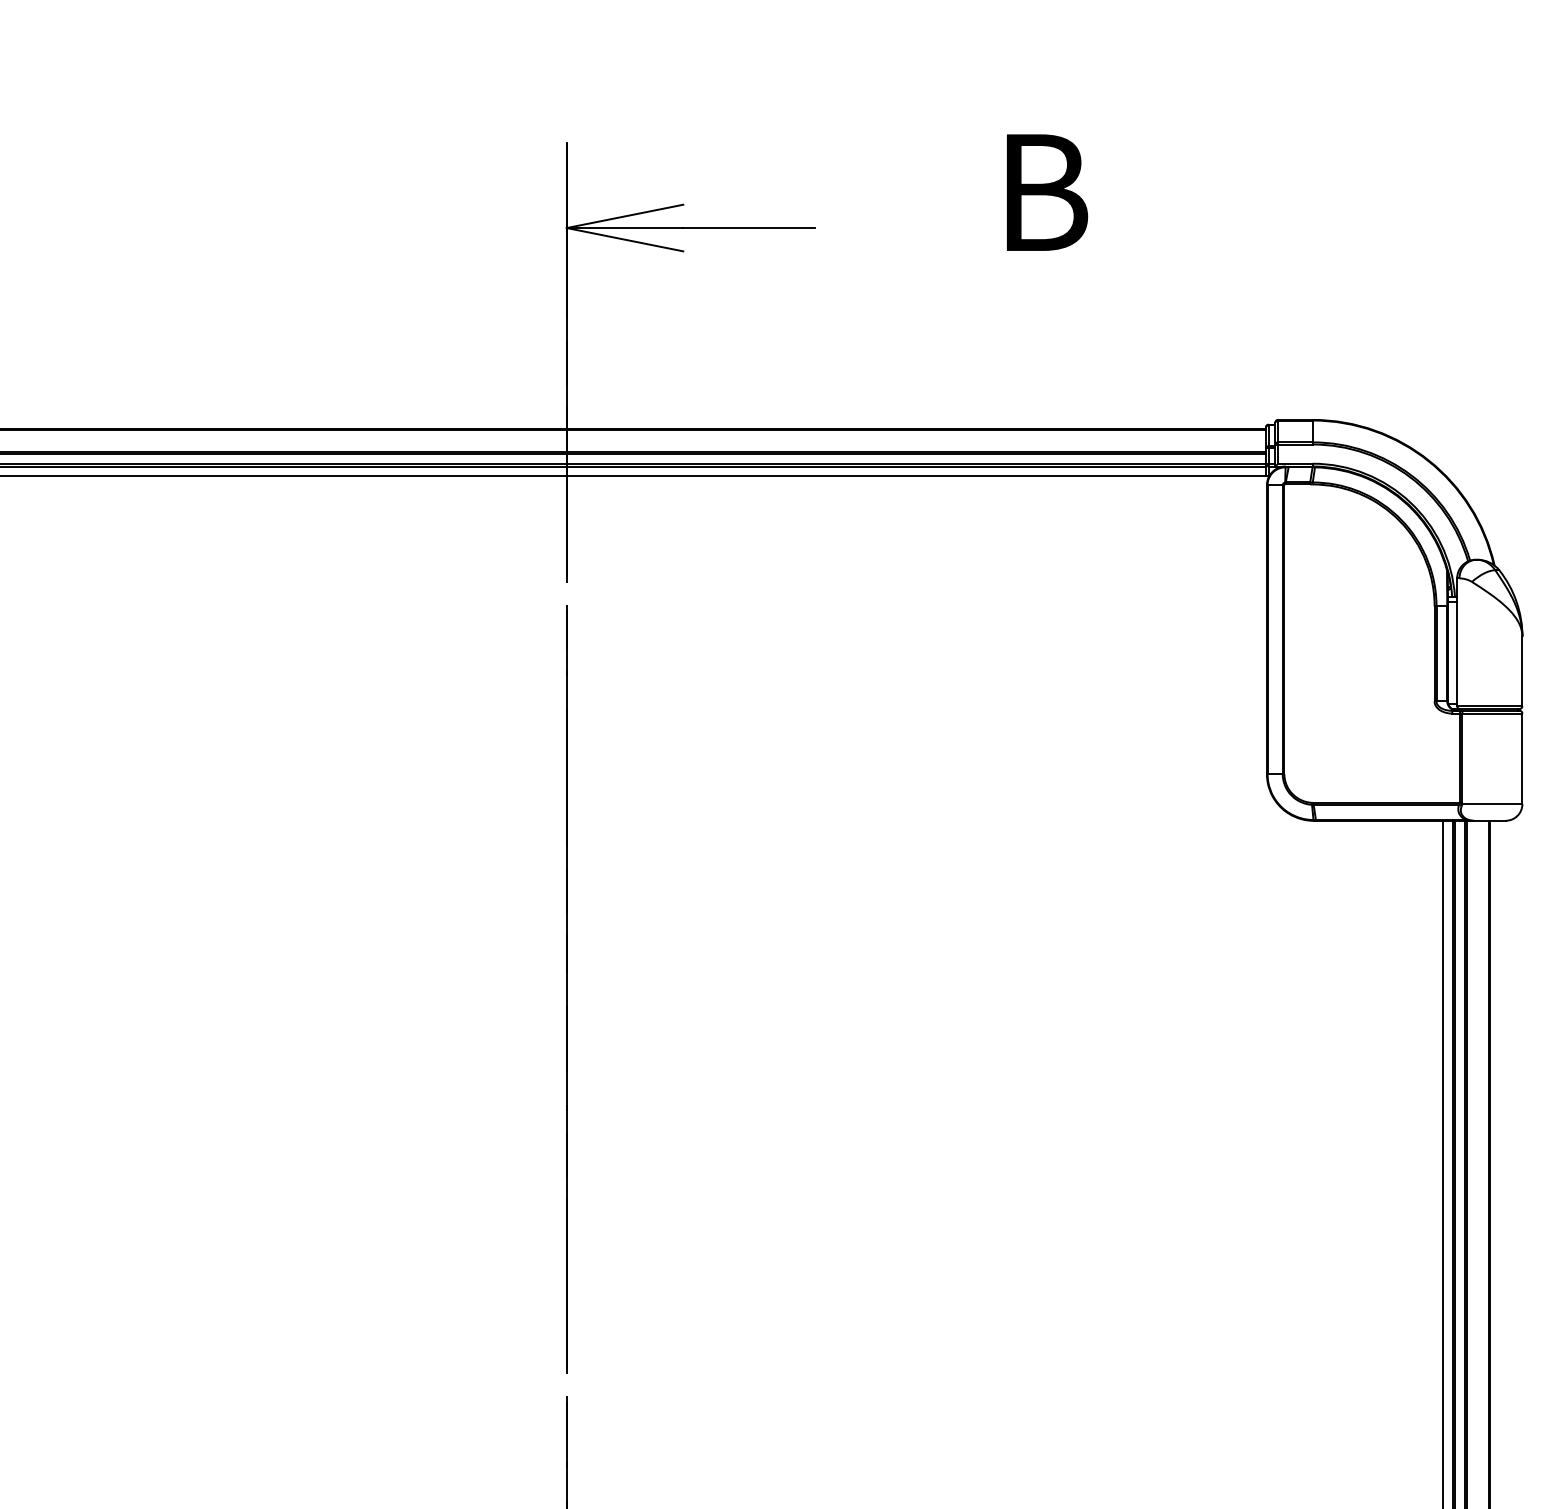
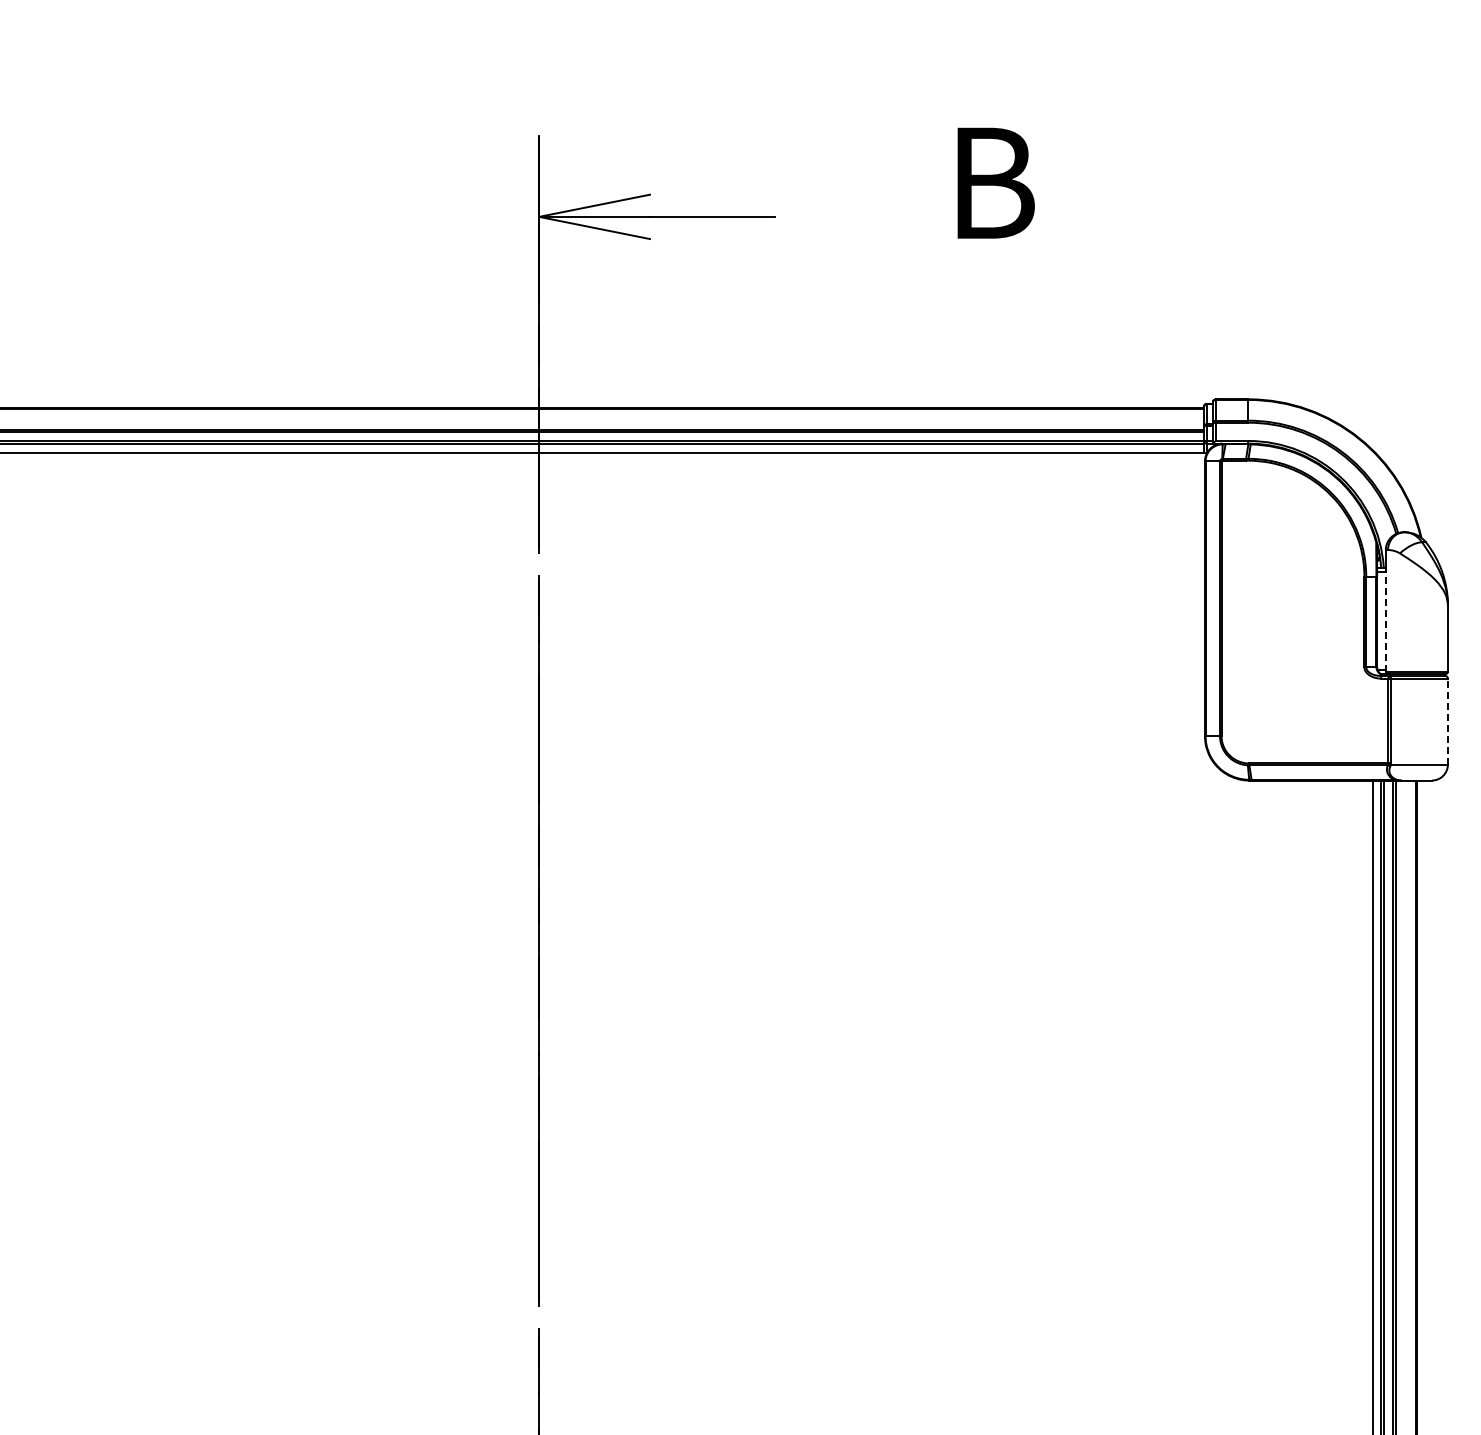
line: (1456, 651) -> (1385, 619), solid -> dashed
line: (1521, 758) -> (1447, 721), solid -> dashed

